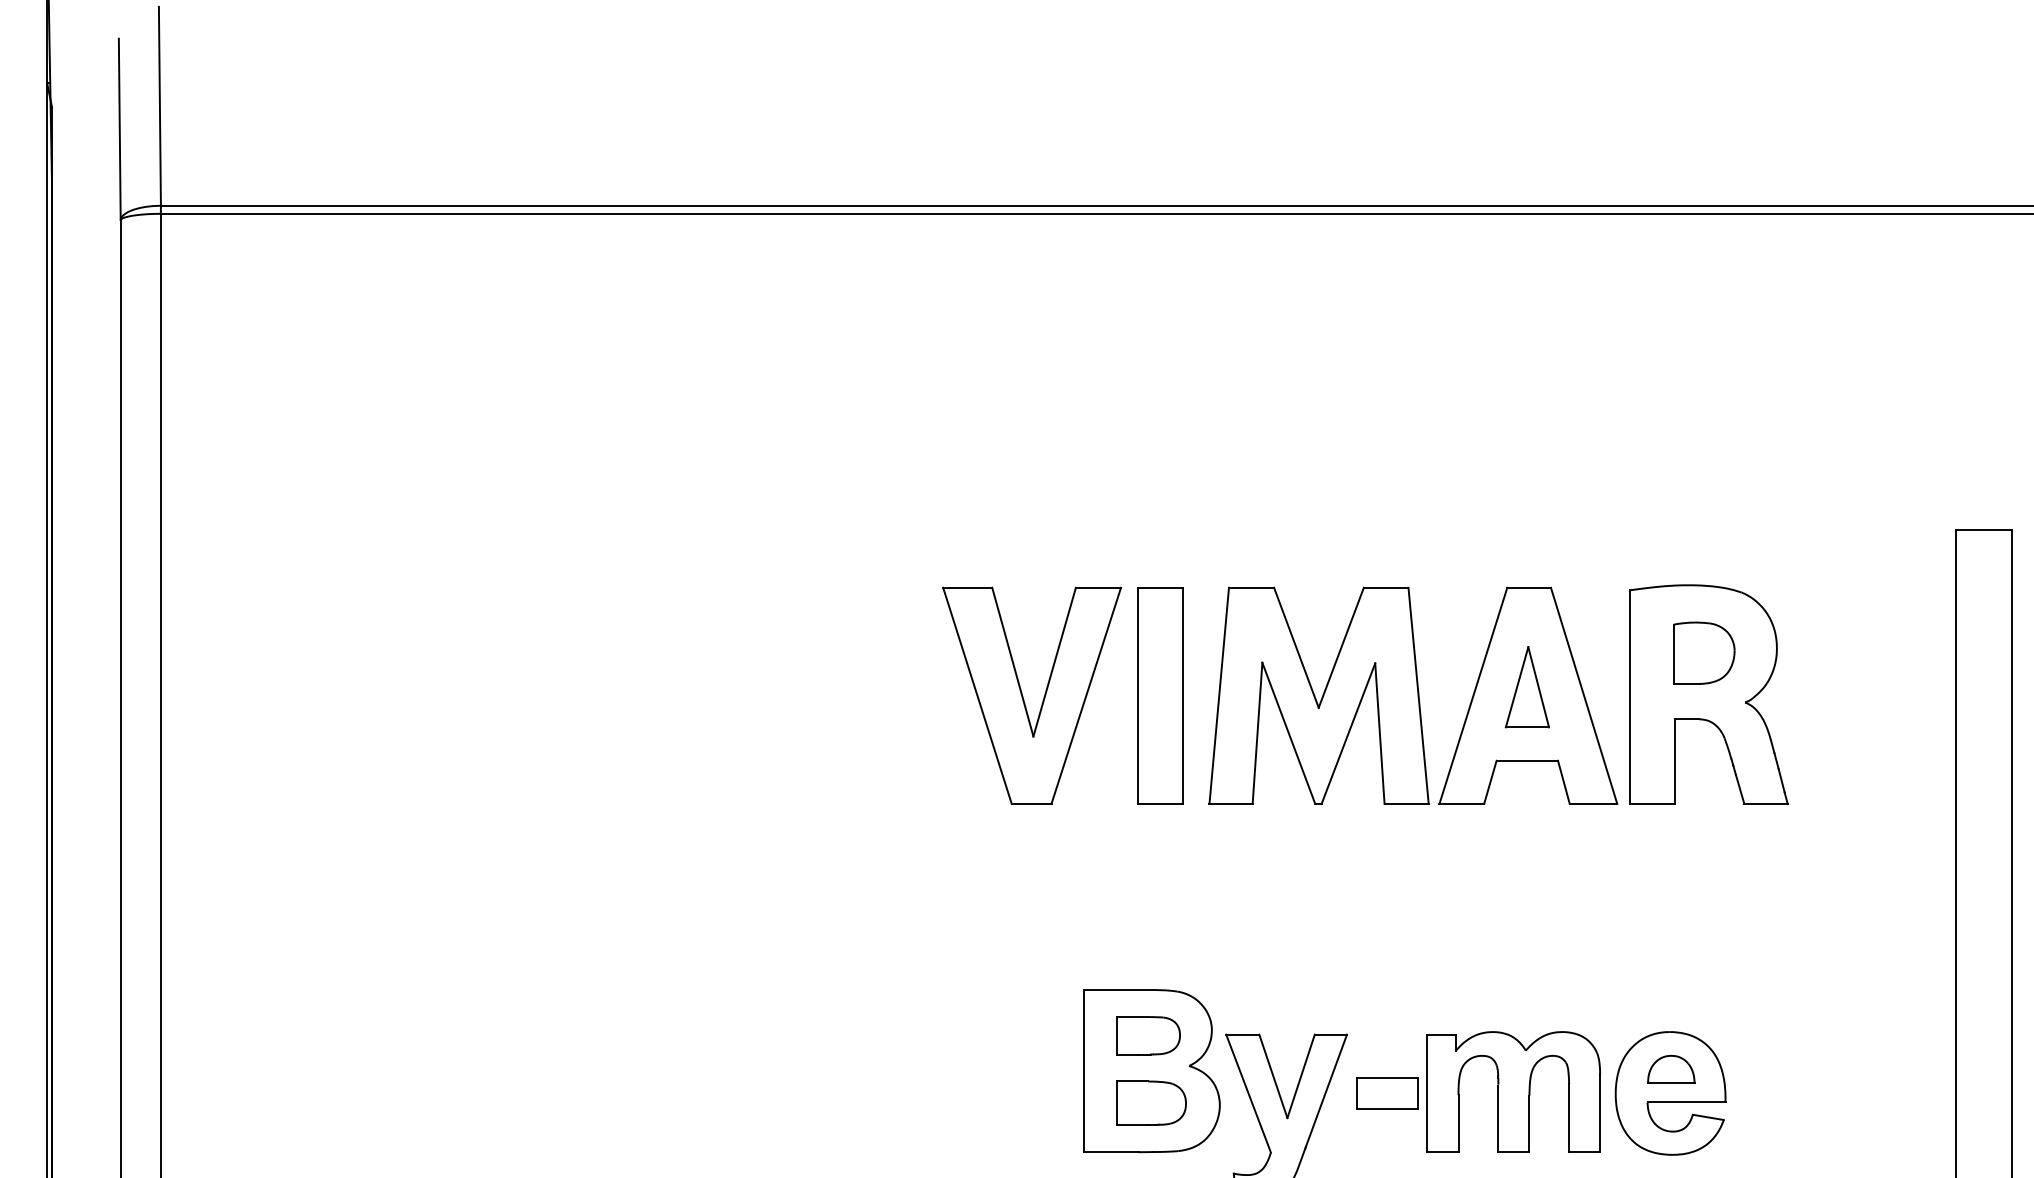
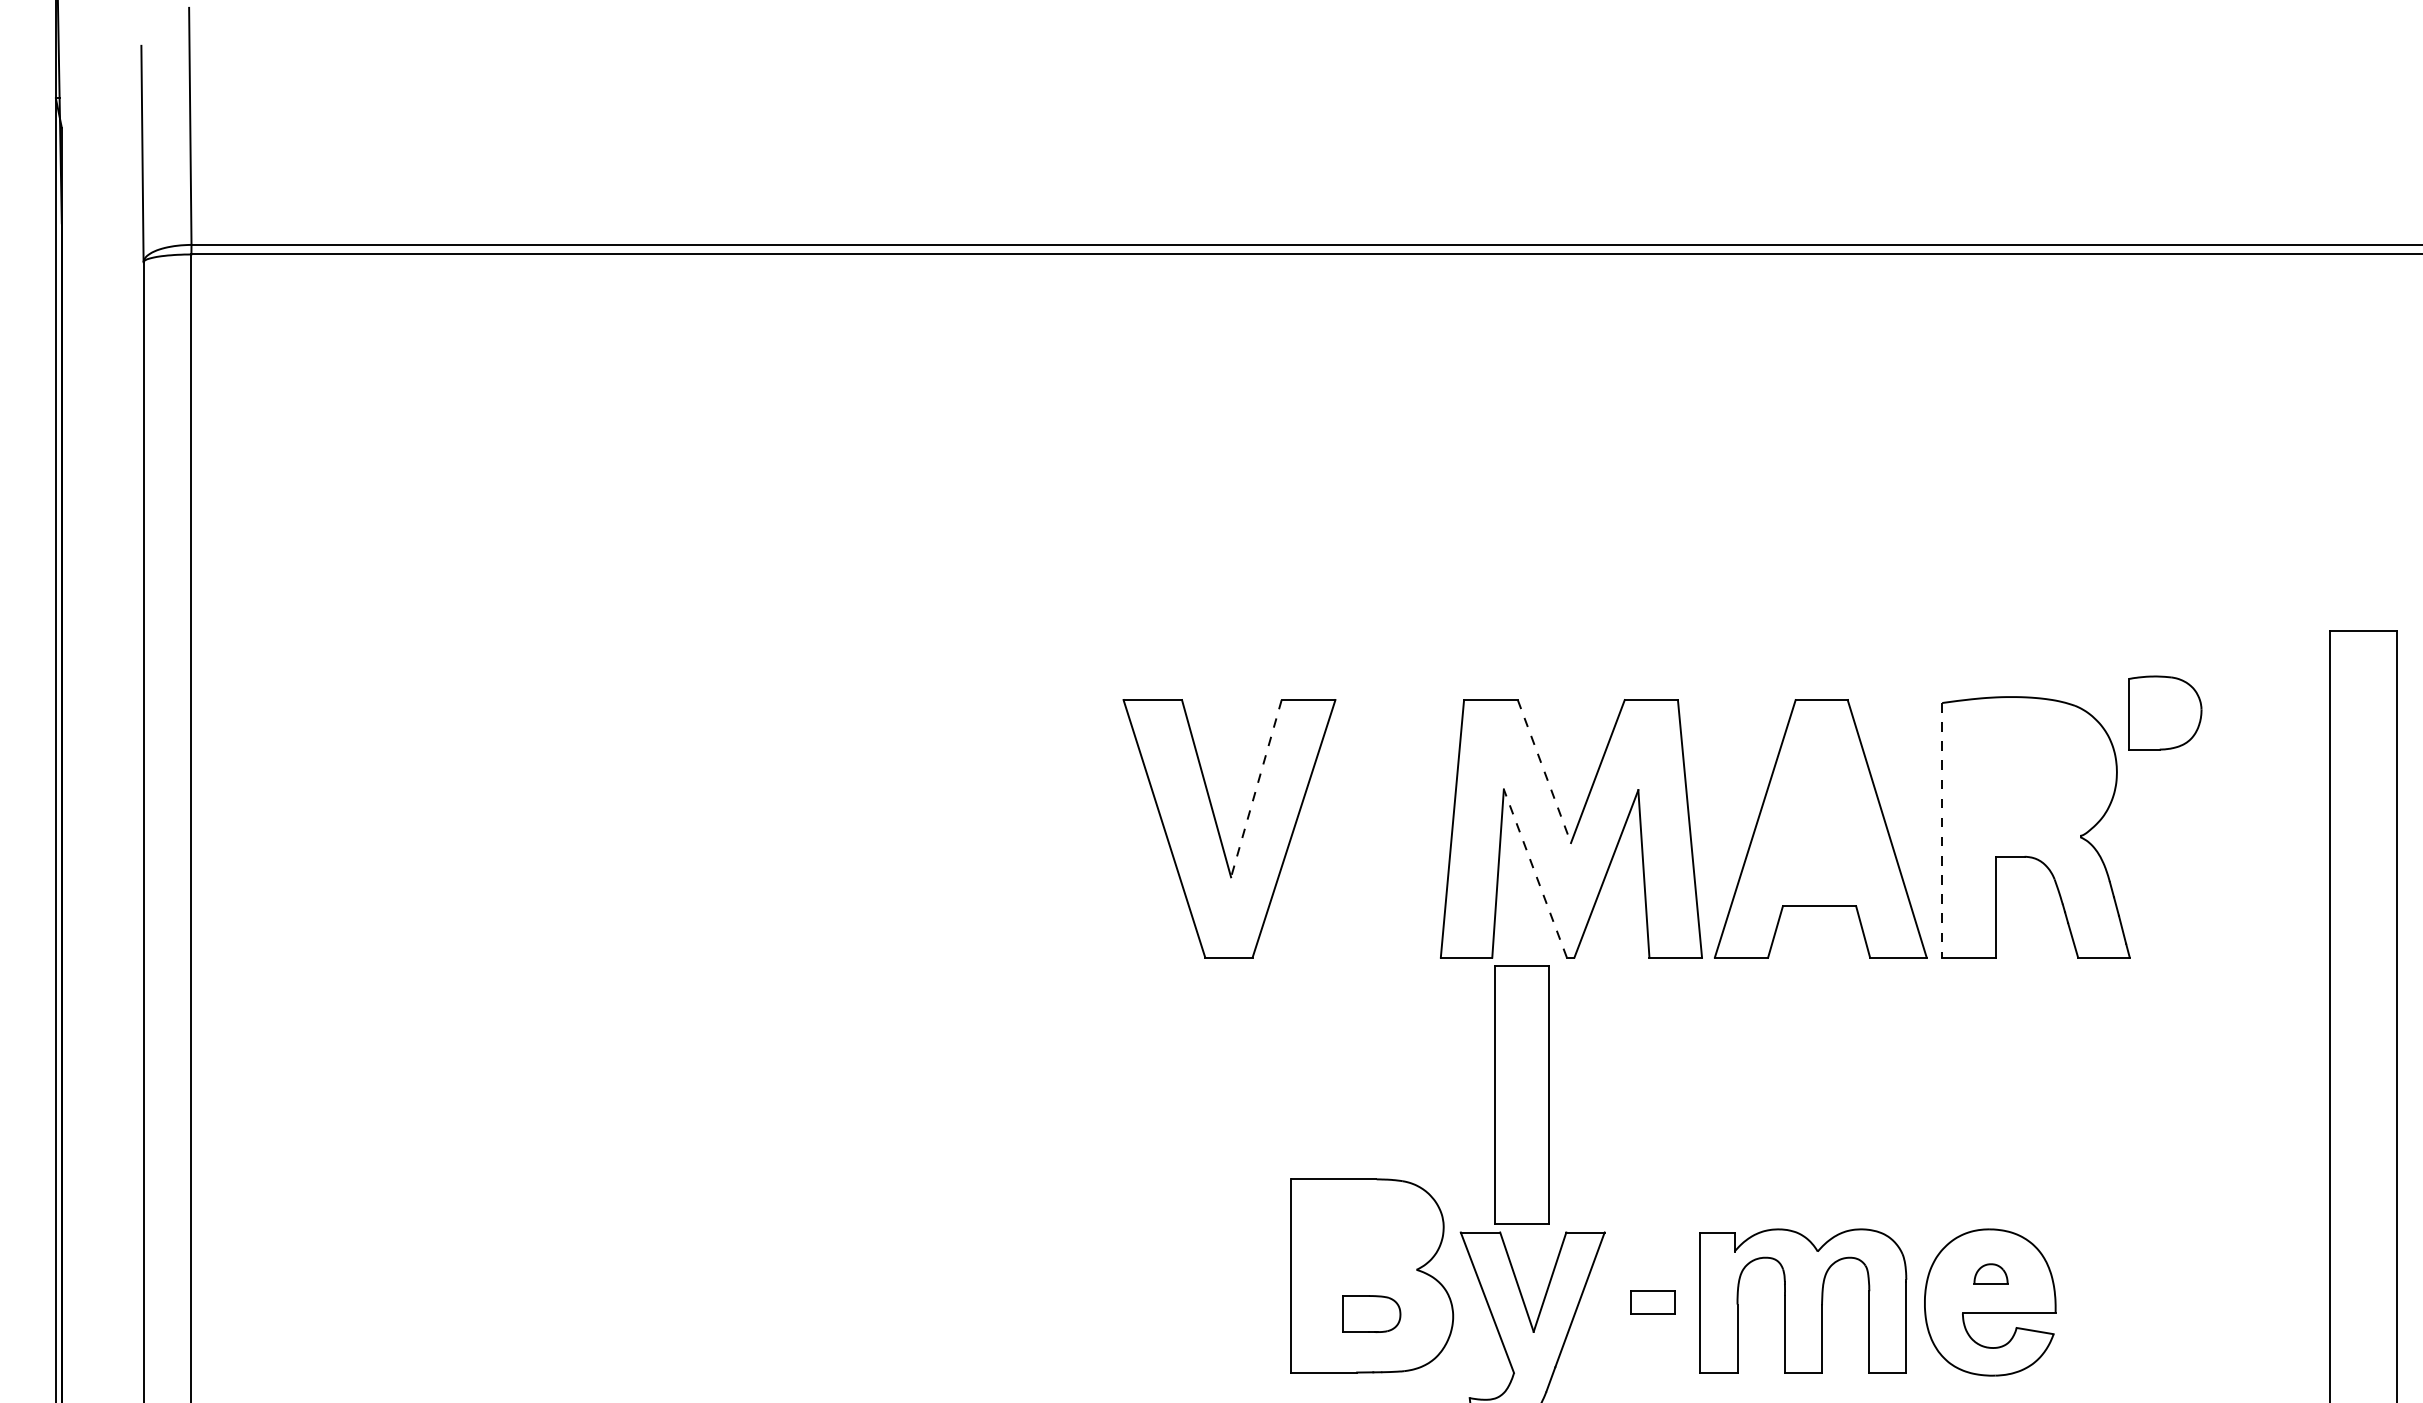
line: (1296, 648) -> (1544, 772), solid -> dashed
part: (1704, 652) -> (2165, 712), moved
line: (1054, 662) -> (1256, 789), solid -> dashed
part: (1527, 687) -> (1819, 818), removed
part: (1159, 695) -> (1521, 1094), moved
line: (1630, 697) -> (1942, 830), solid -> dashed
line: (1288, 733) -> (1535, 873), solid -> dashed
part: (1147, 1035) -> (1367, 1233), removed
part: (1670, 1069) -> (1990, 1273), size x0.6
part: (1387, 1093) -> (1652, 1302), size x0.6
part: (1151, 1102) -> (1371, 1313), size x0.7

